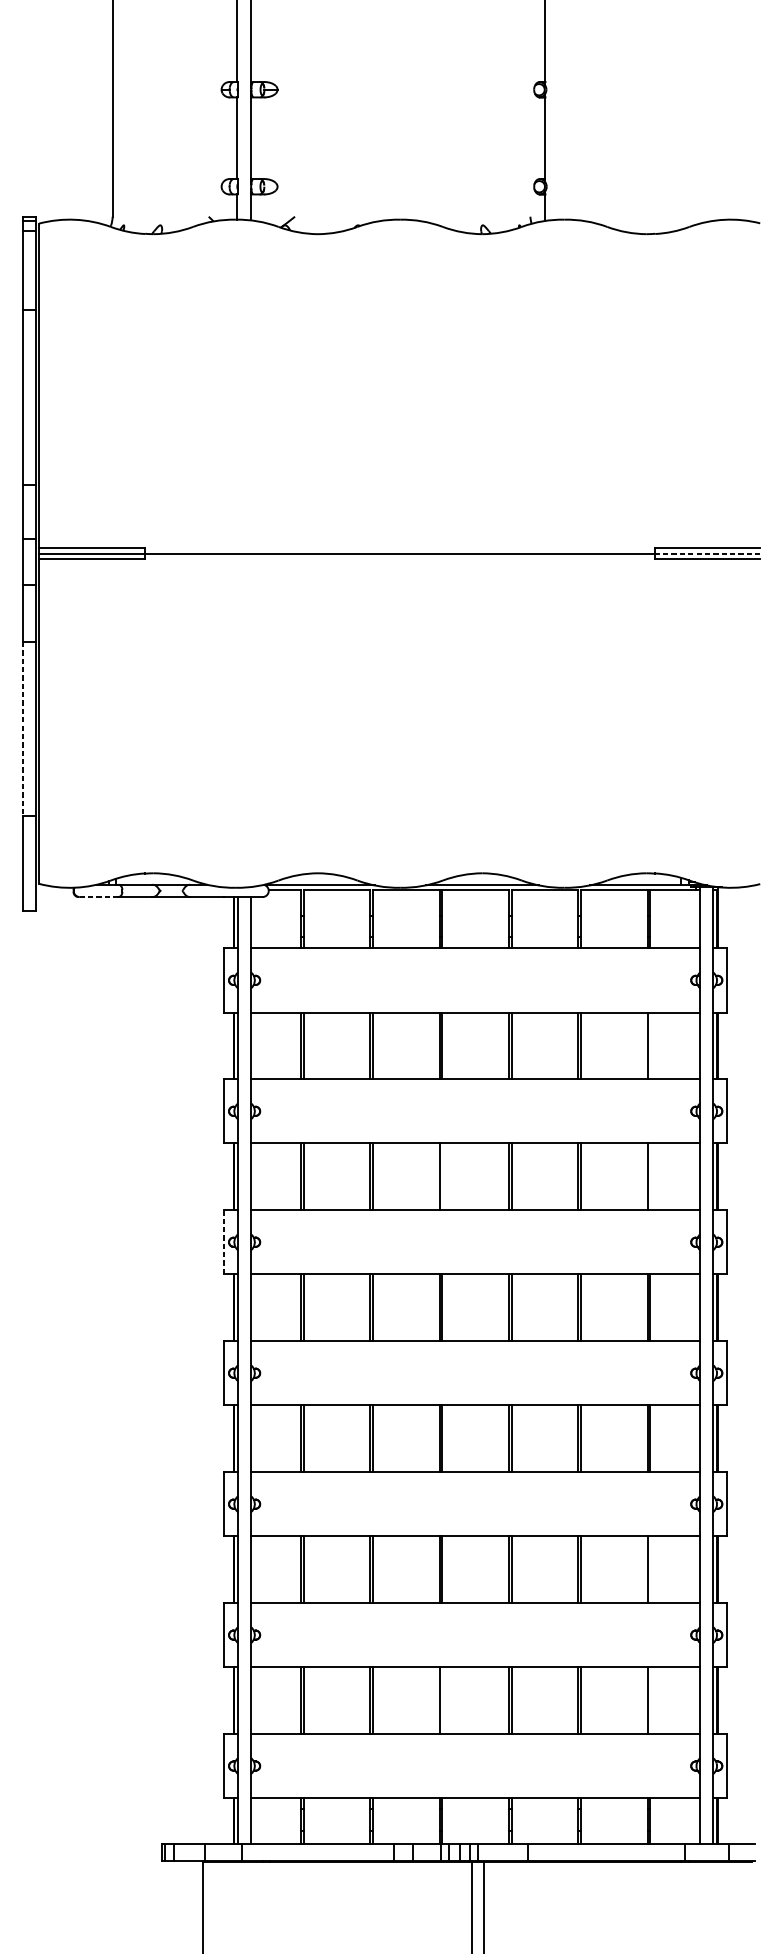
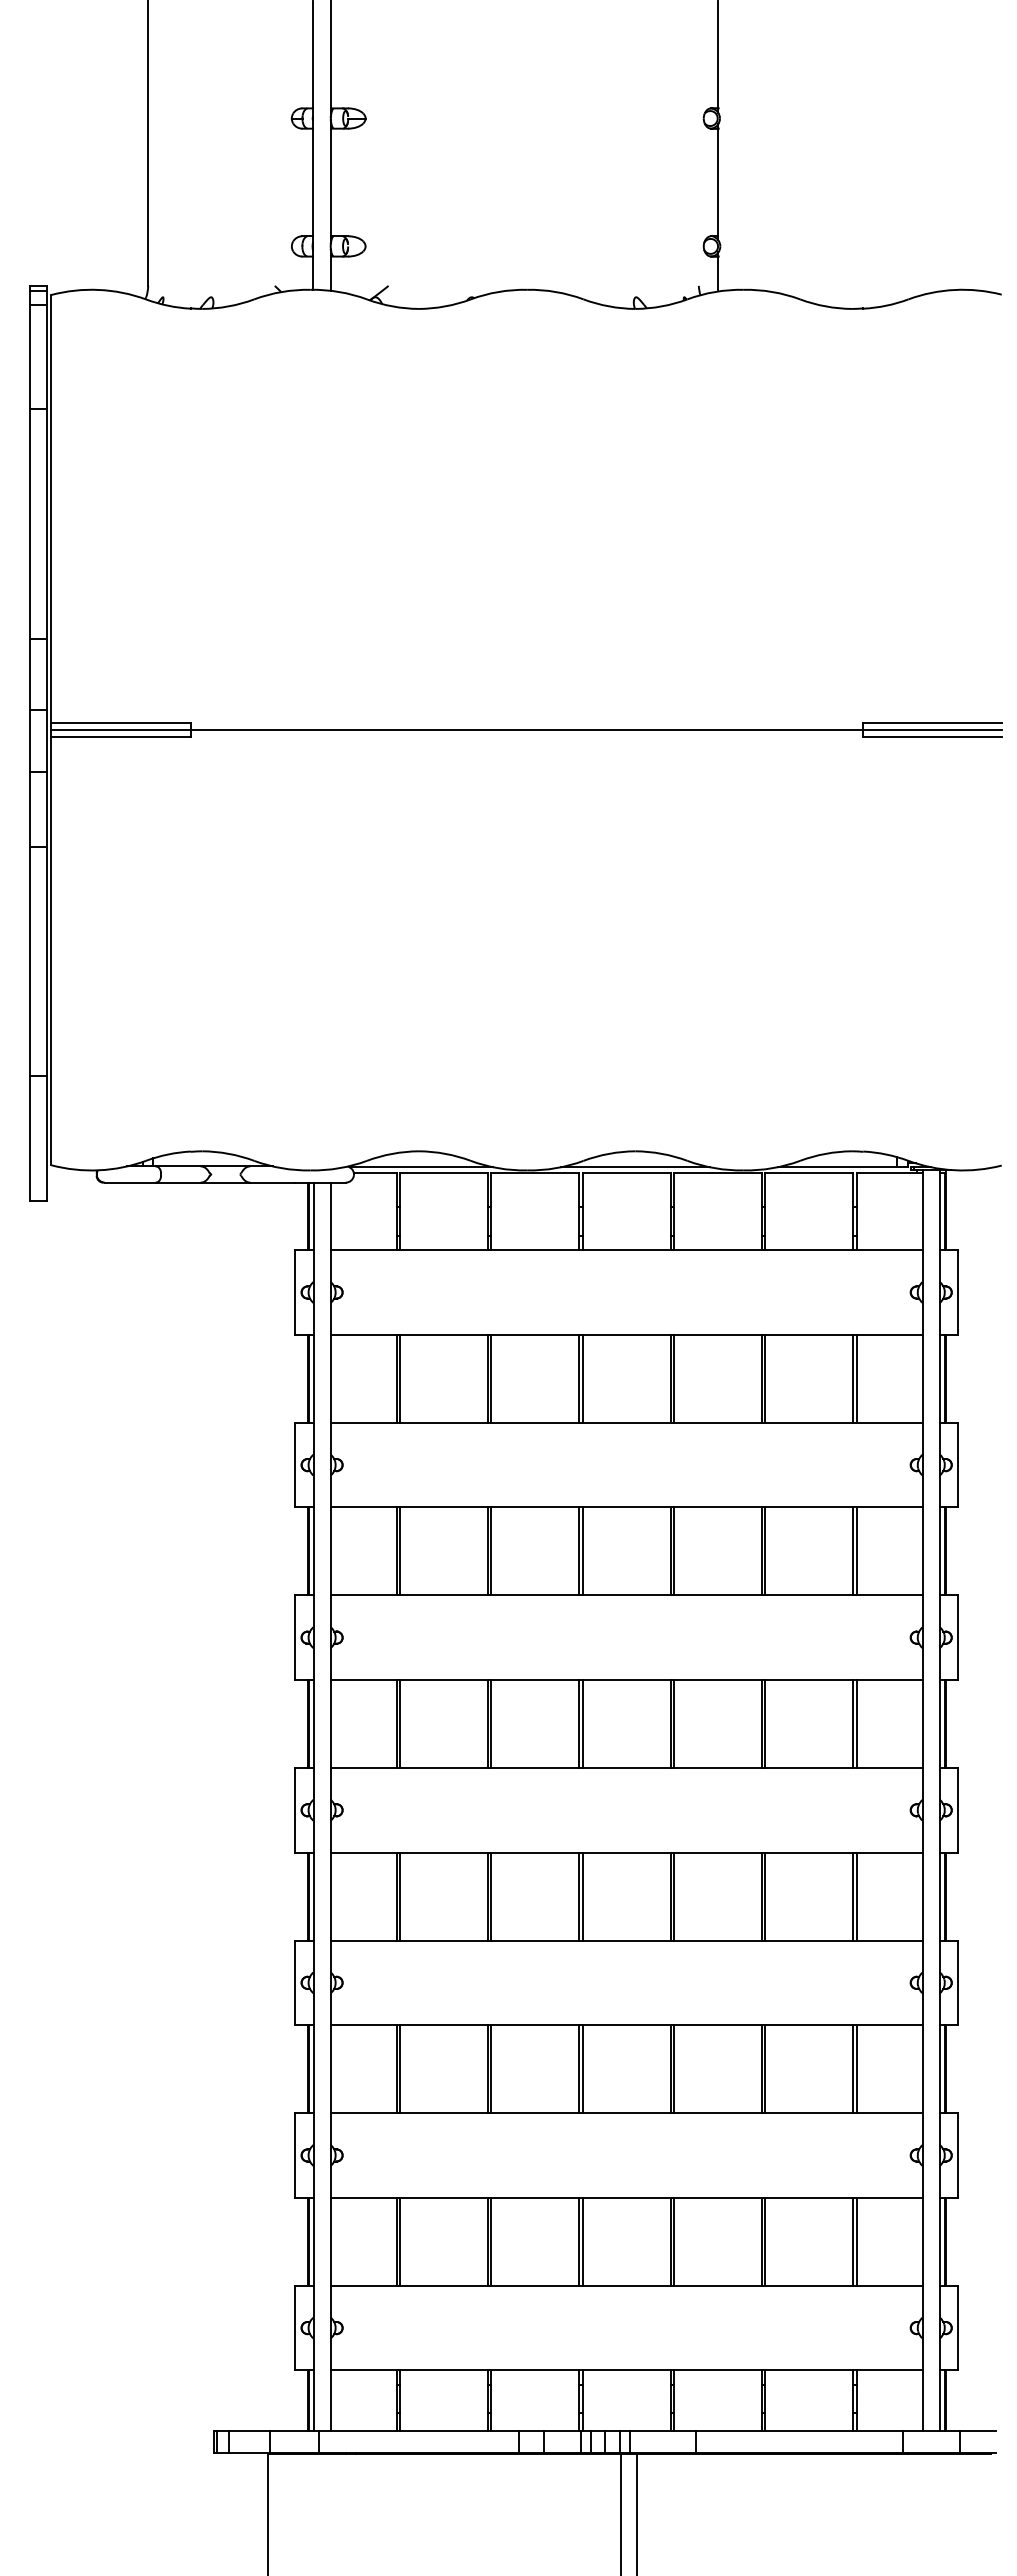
line: (707, 554) -> (932, 730), dashed -> solid
line: (23, 729) -> (30, 961), dashed -> solid
line: (99, 896) -> (130, 1182), dashed -> solid
line: (650, 1045) -> (856, 1378), added
line: (442, 1176) -> (582, 1551), added
line: (650, 1176) -> (856, 1551), added
line: (224, 1242) -> (295, 1638), dashed -> solid
line: (650, 1569) -> (856, 2069), added
line: (442, 1700) -> (582, 2241), added
line: (650, 1700) -> (856, 2241), added

